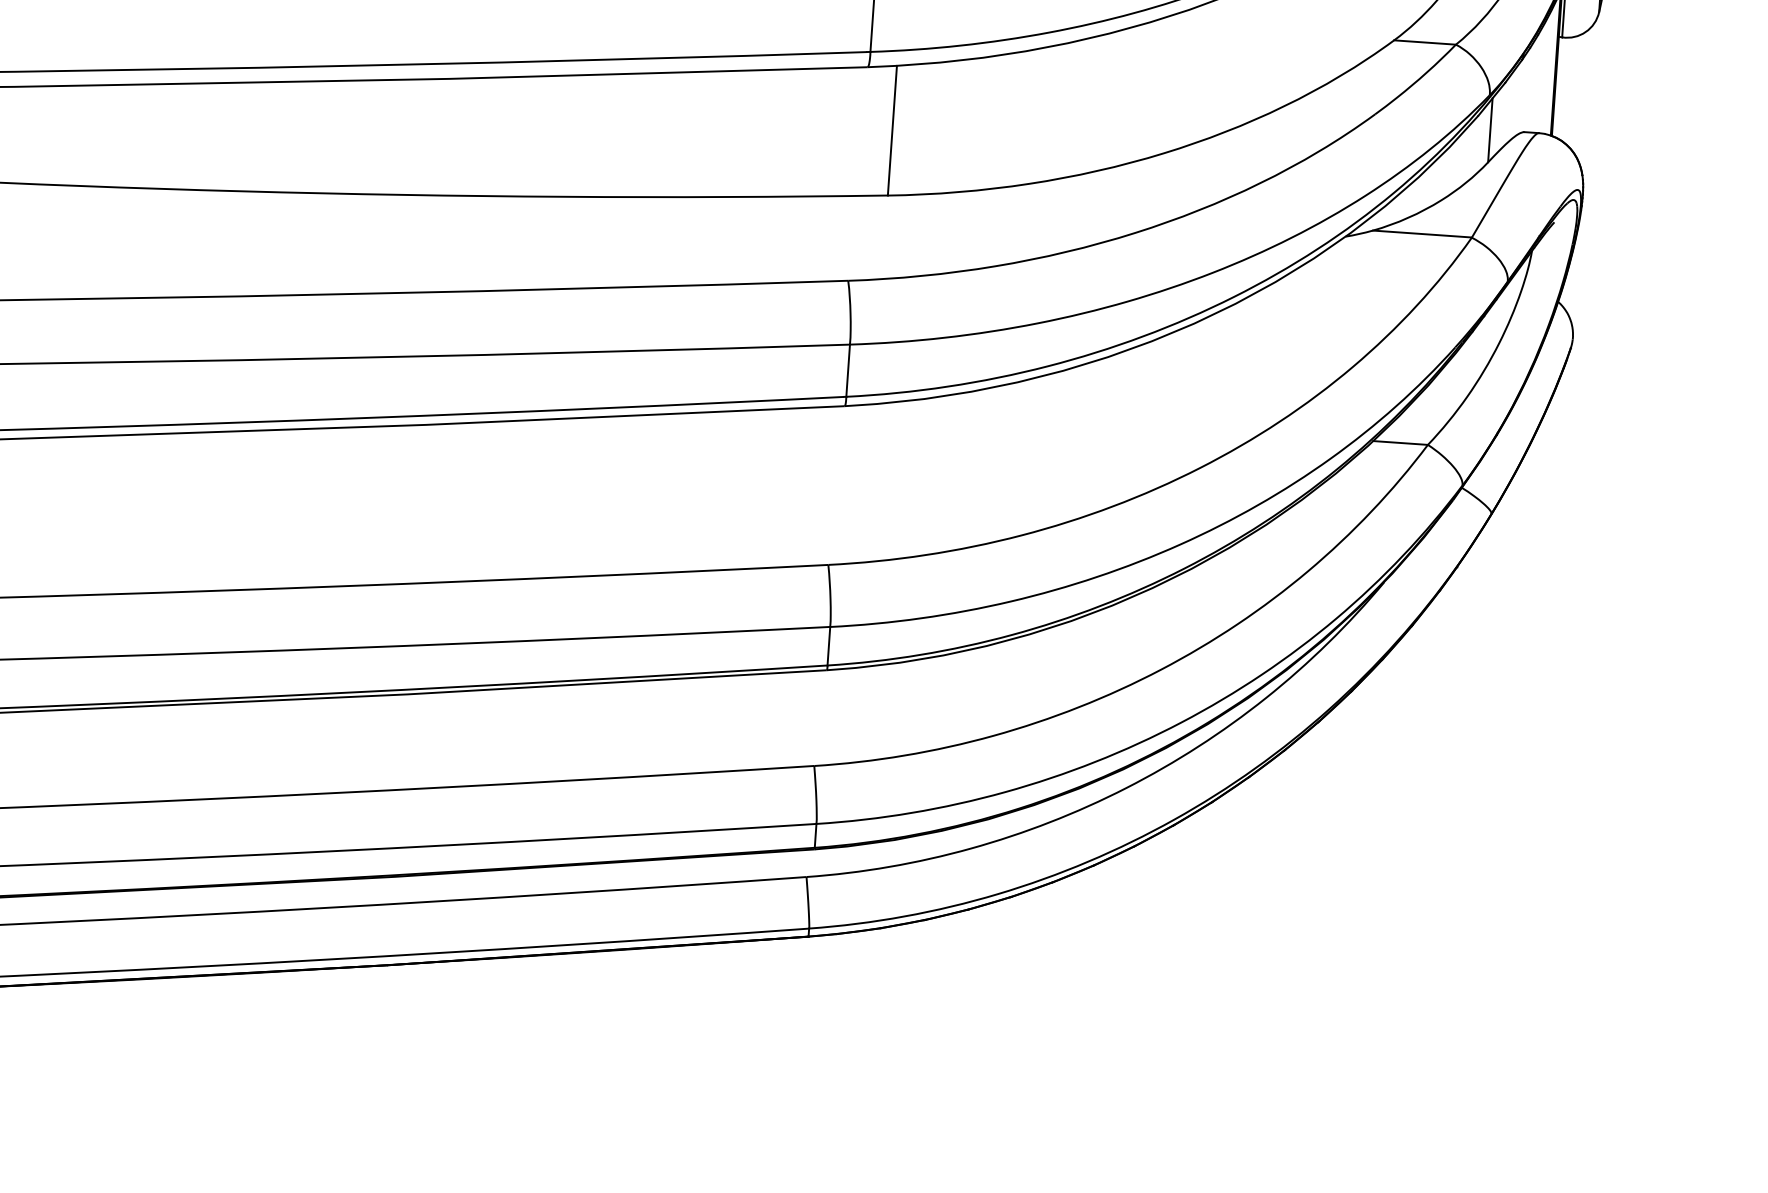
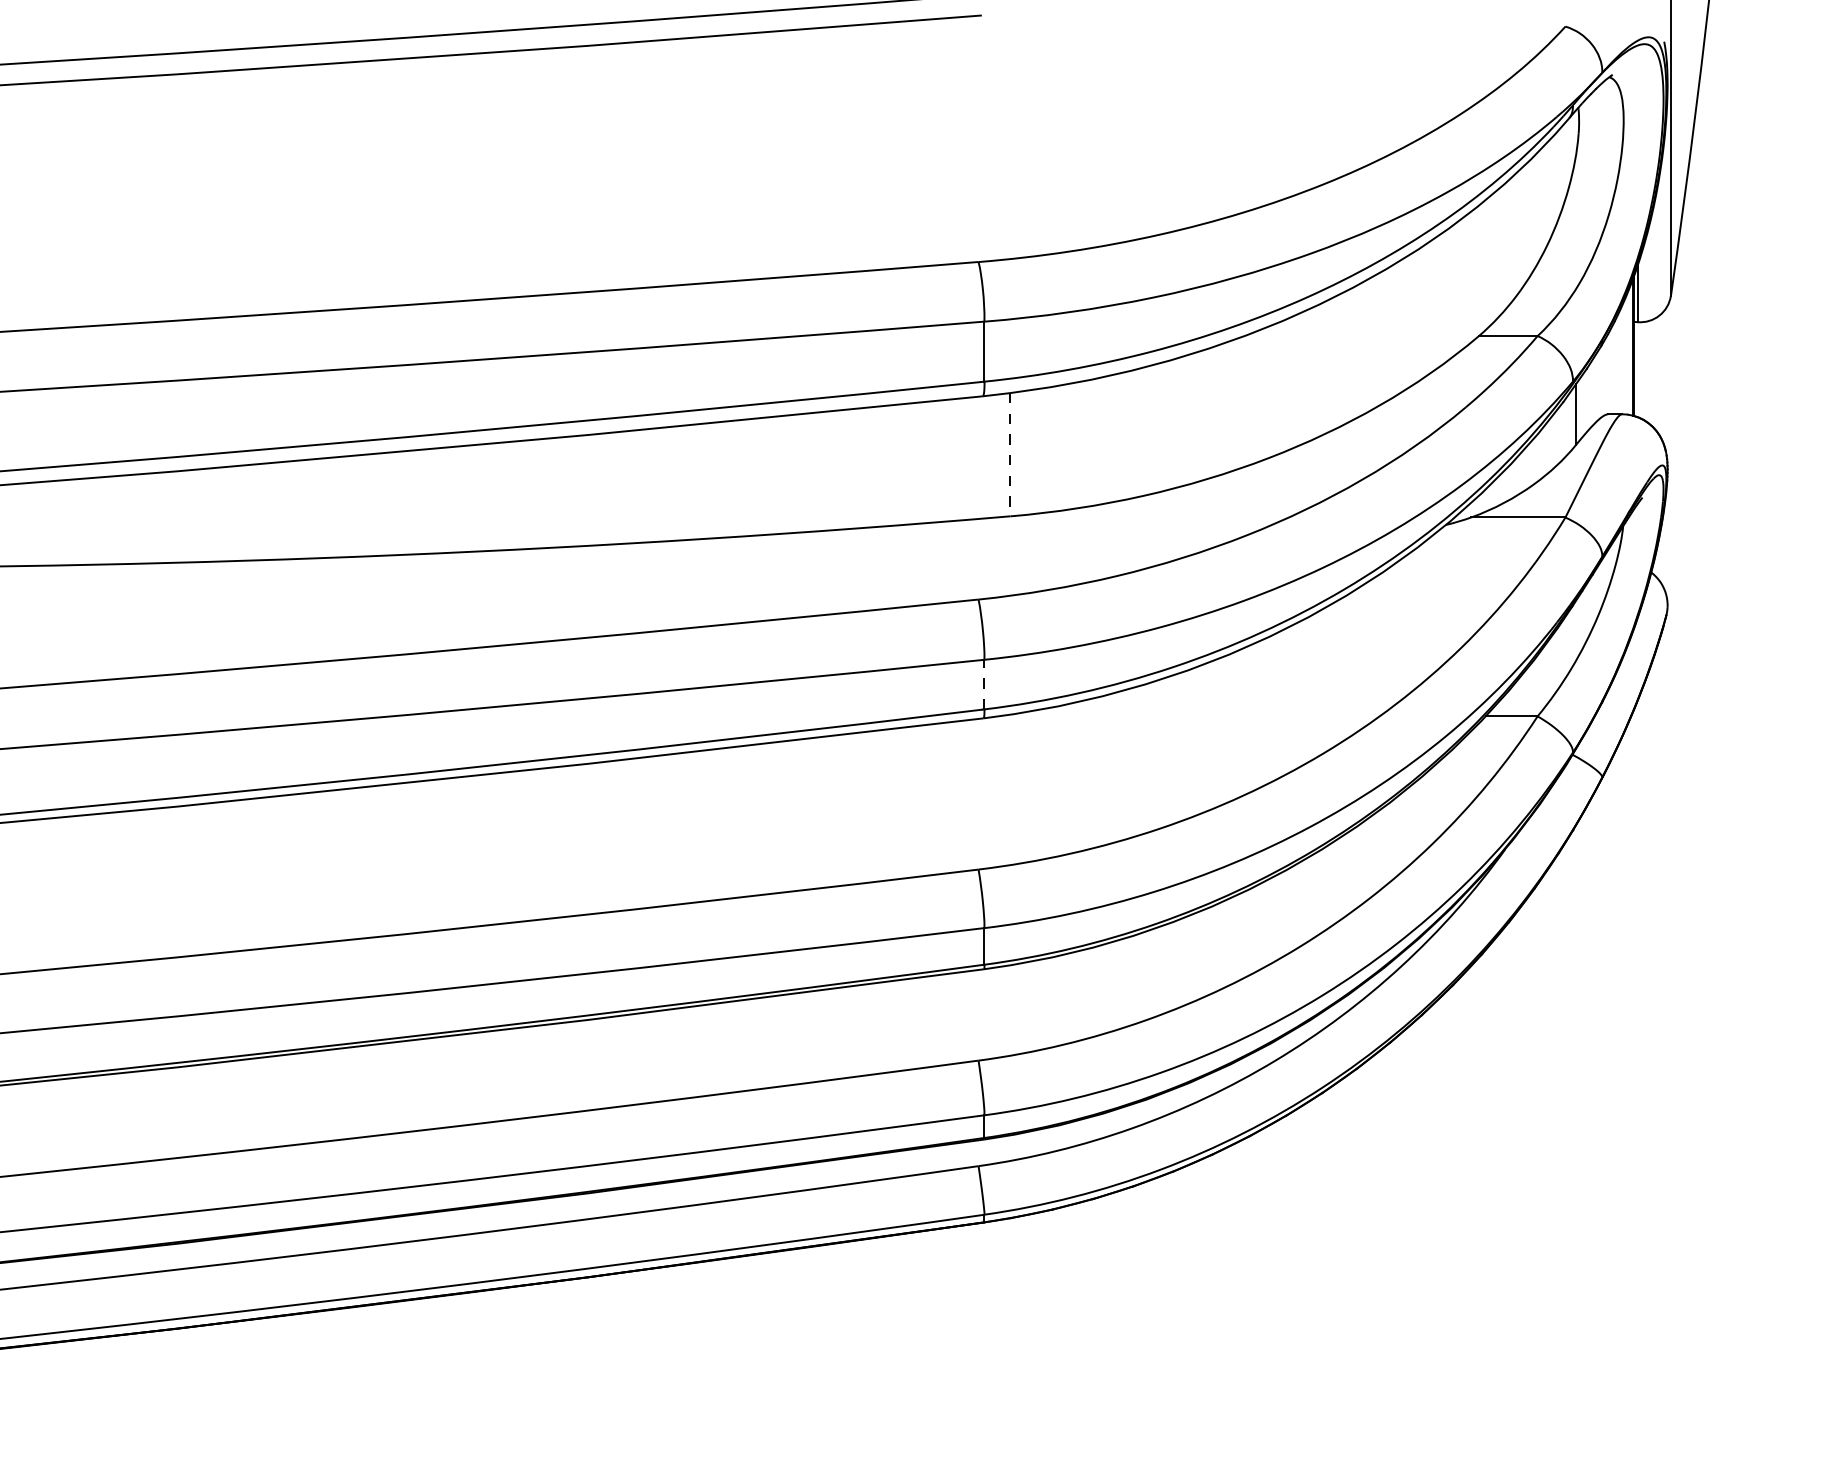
line: (892, 130) -> (1010, 454), solid -> dashed
line: (848, 370) -> (984, 684), solid -> dashed

